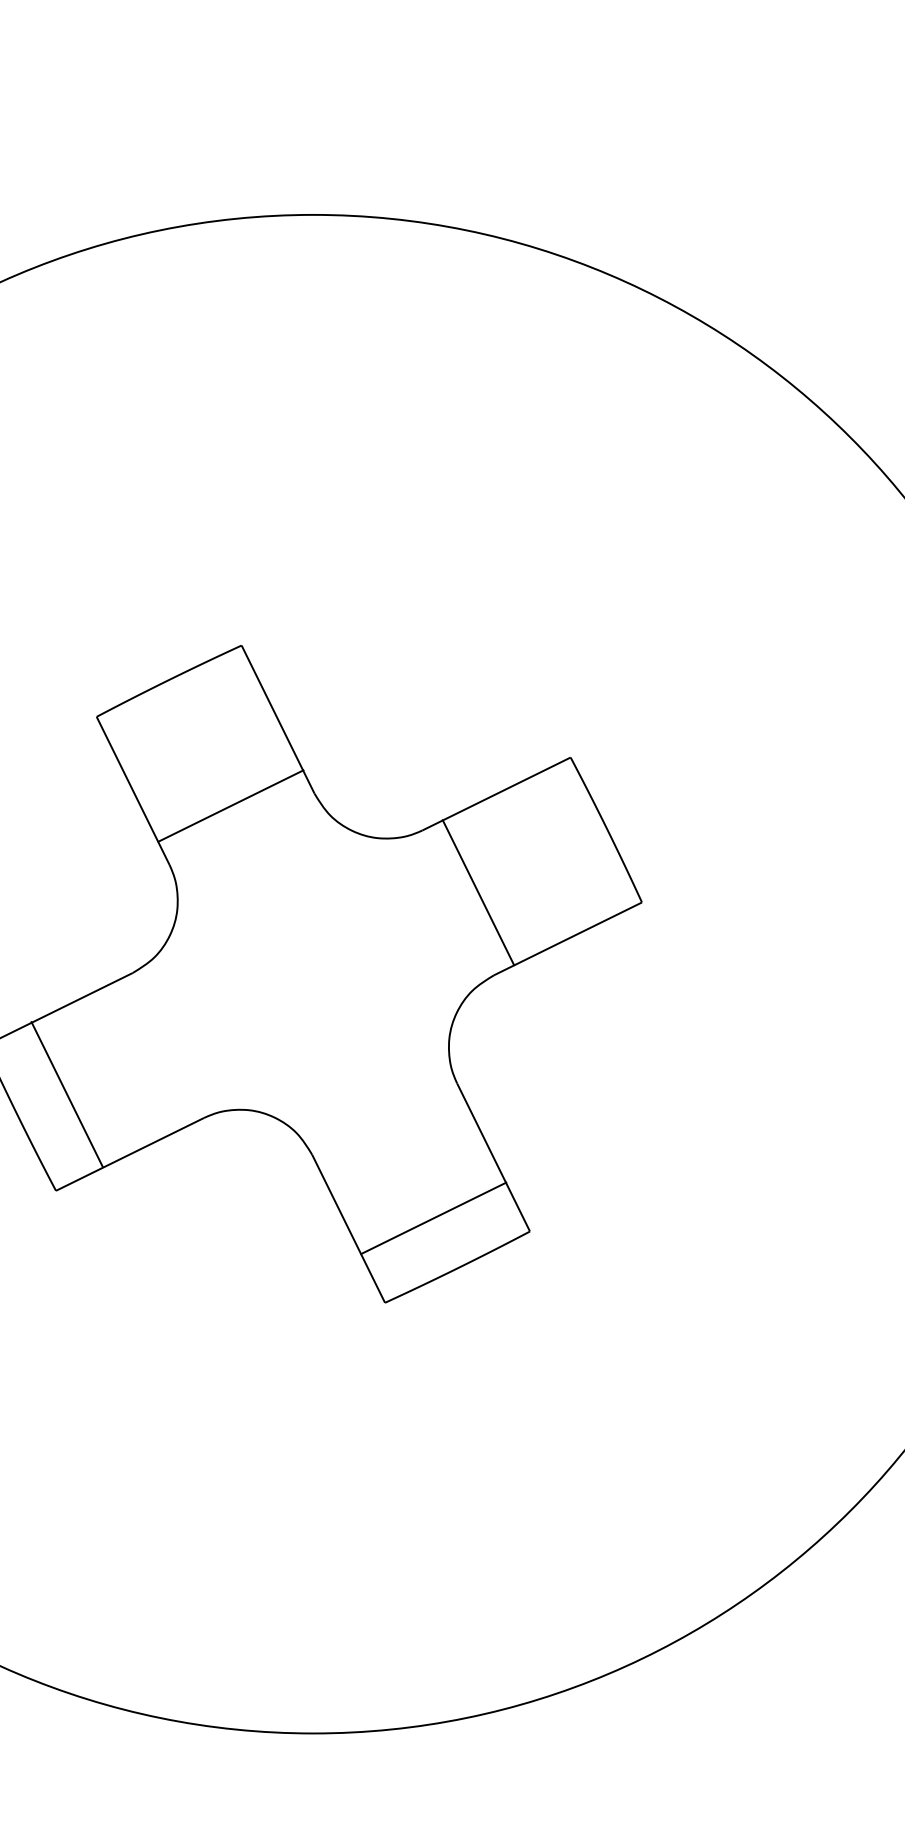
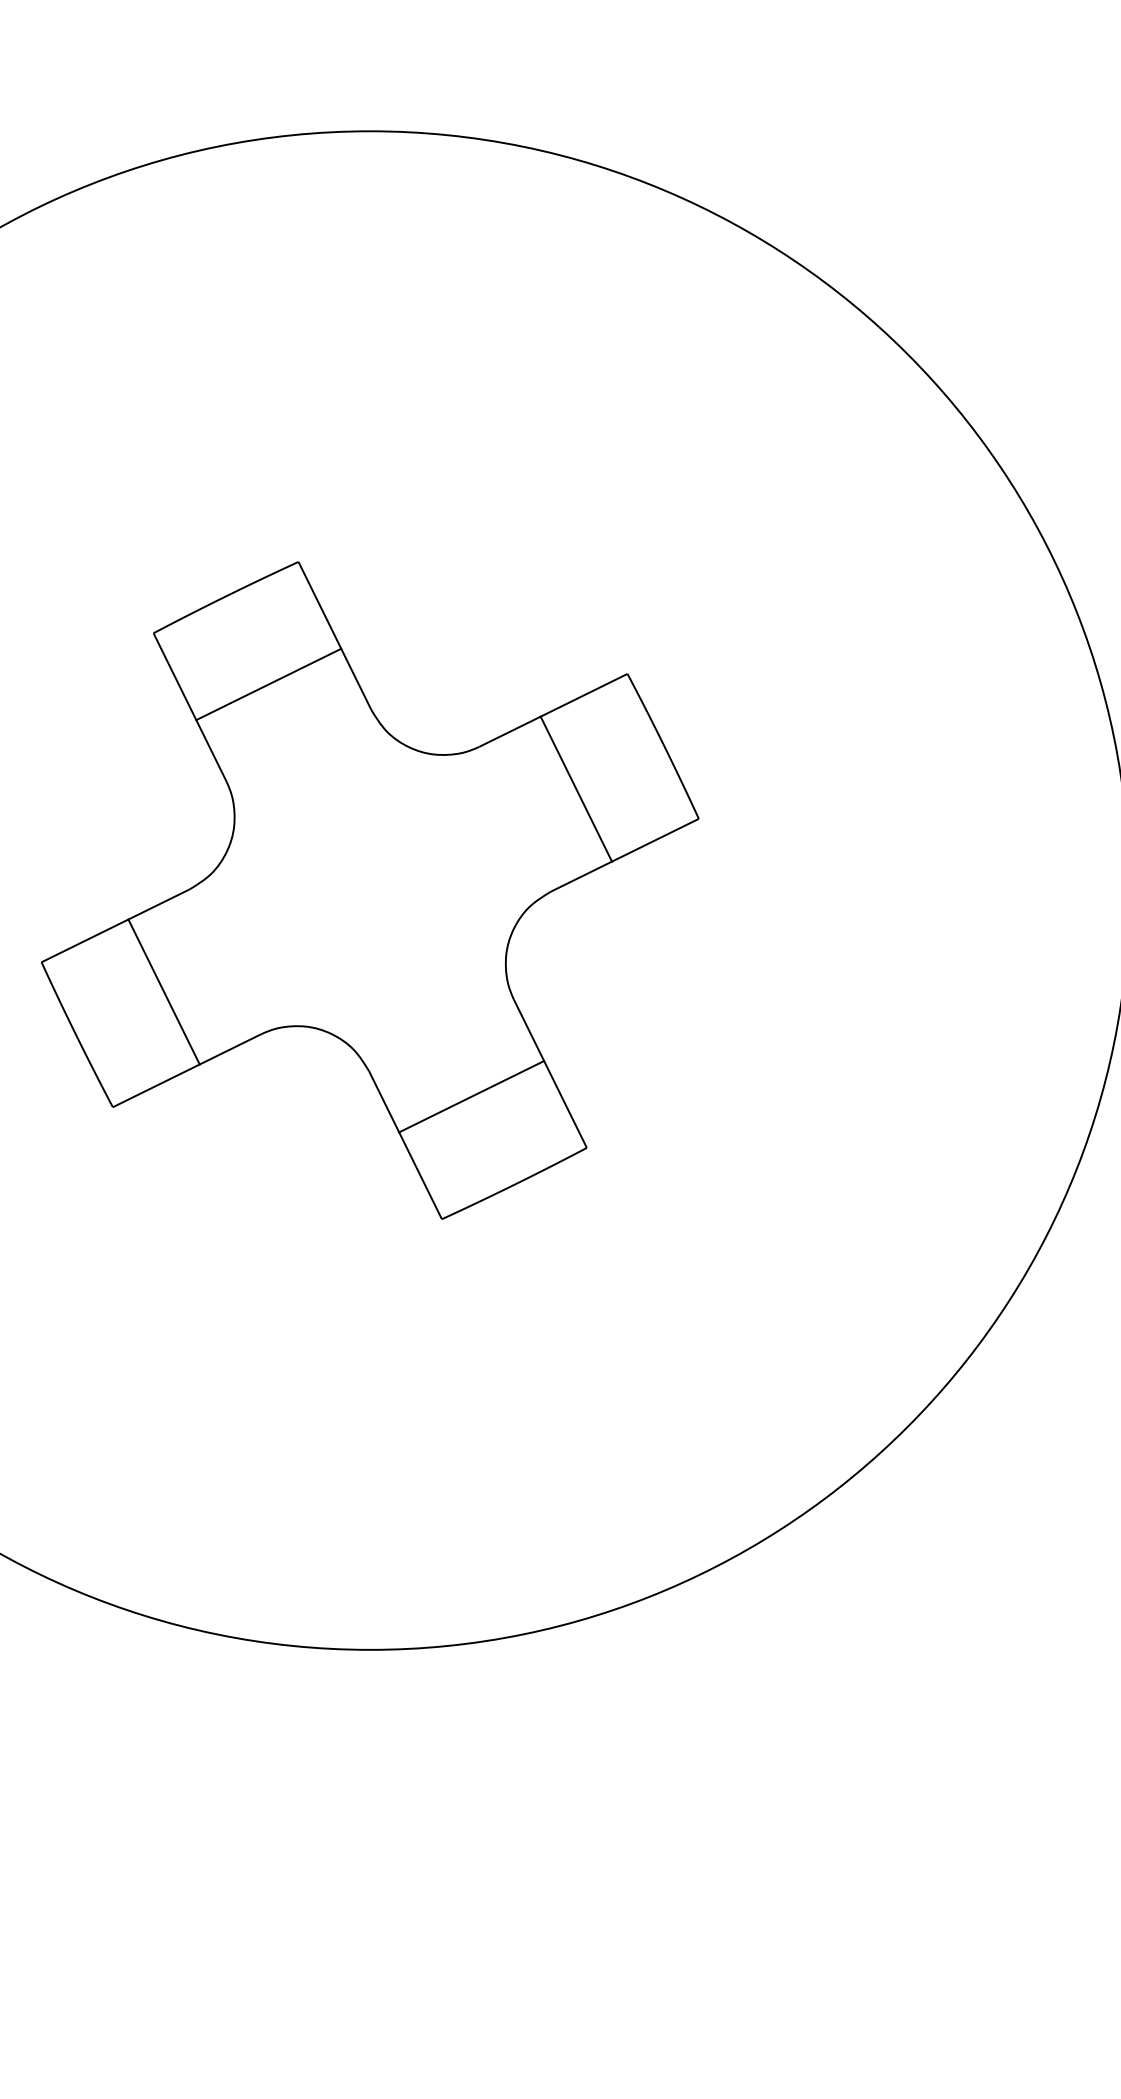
line: (230, 806) -> (268, 684), moved
line: (478, 892) -> (576, 788), moved
line: (66, 1094) -> (163, 991), moved
line: (433, 1218) -> (471, 1096), moved

